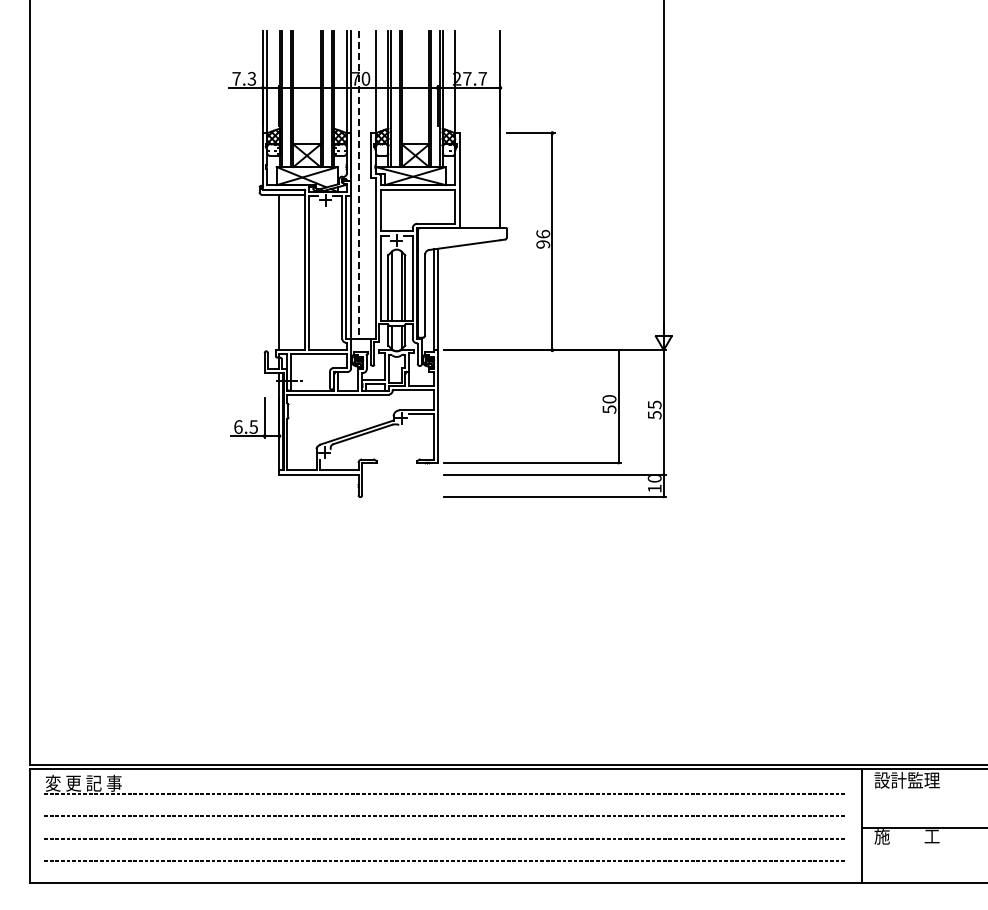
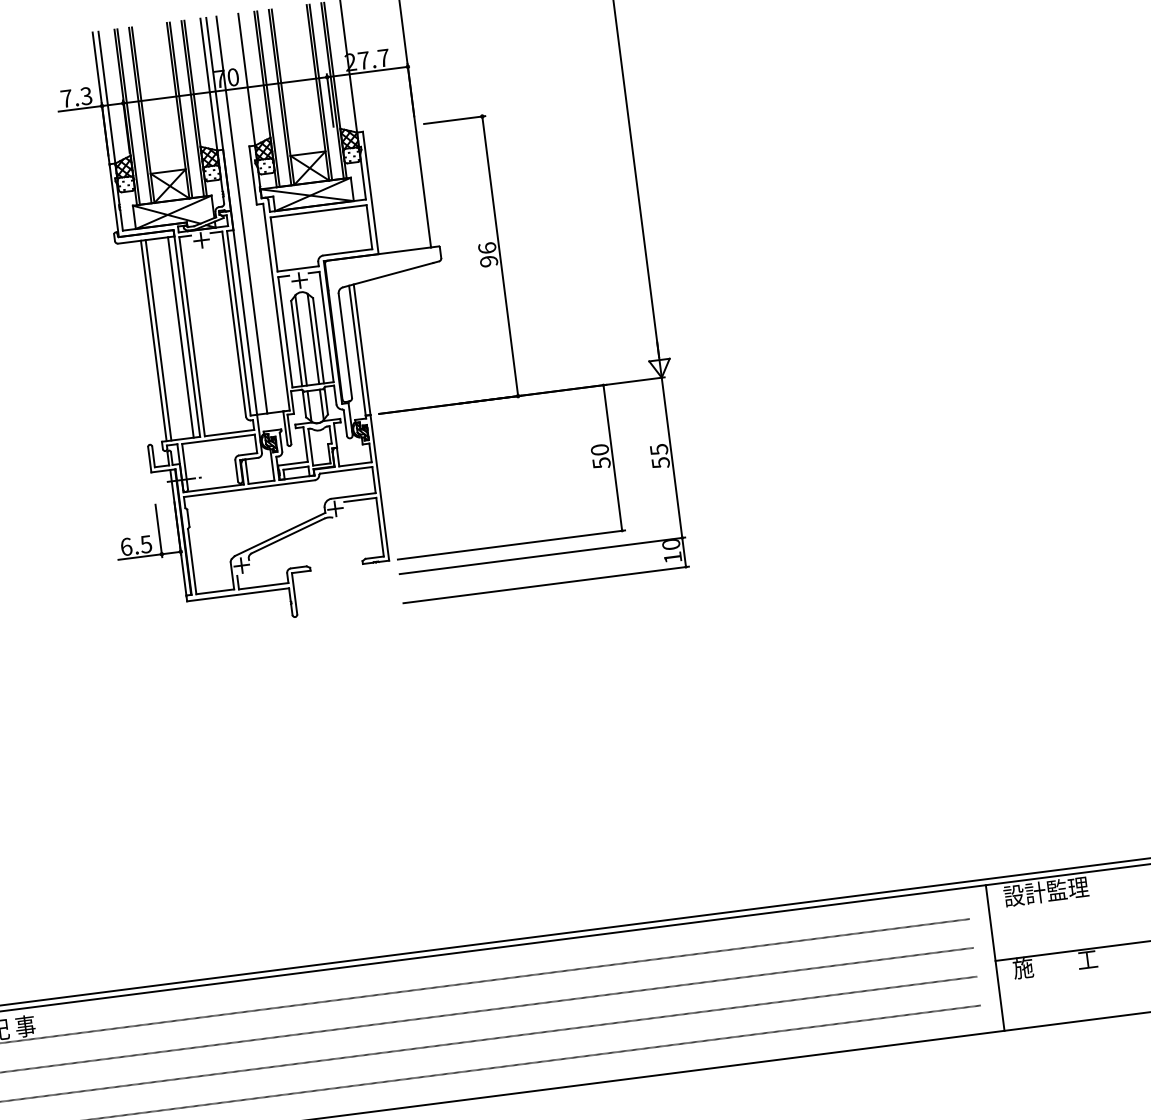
line: (359, 185) -> (242, 215), dashed -> solid
line: (283, 272) -> (159, 340), added
line: (300, 272) -> (180, 337), added

